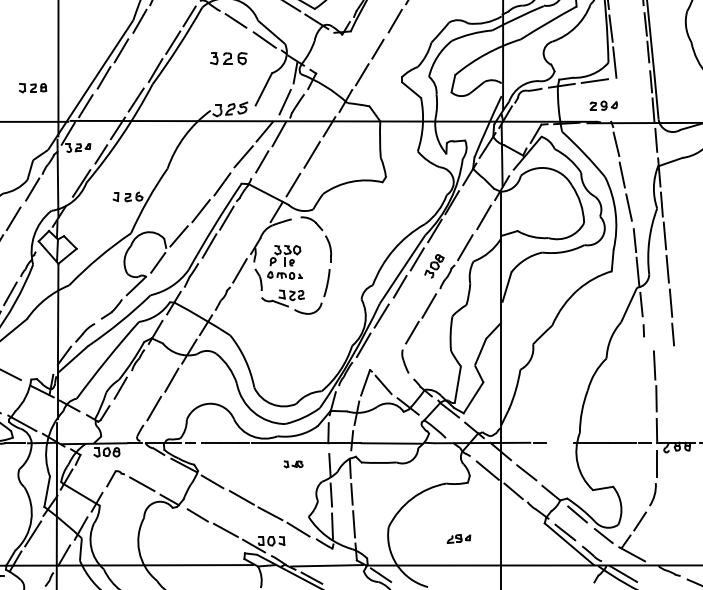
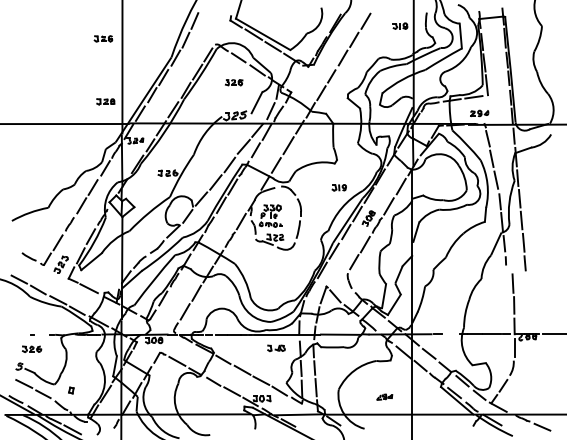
part: (229, 58) -> (234, 82), size x0.71
part: (388, 218) -> (338, 187), added
part: (293, 464) -> (276, 348), size x1.43

